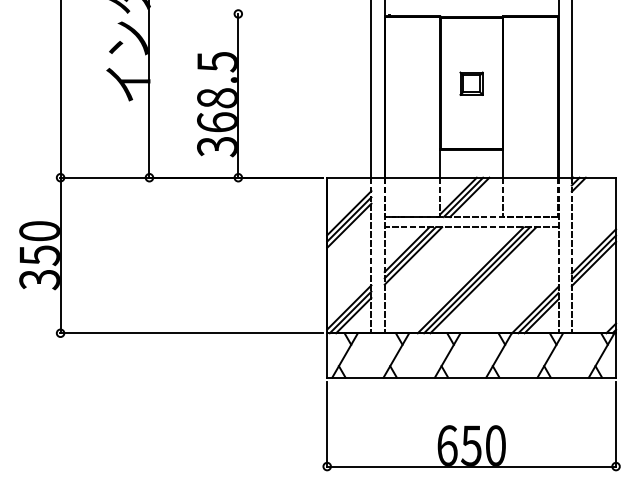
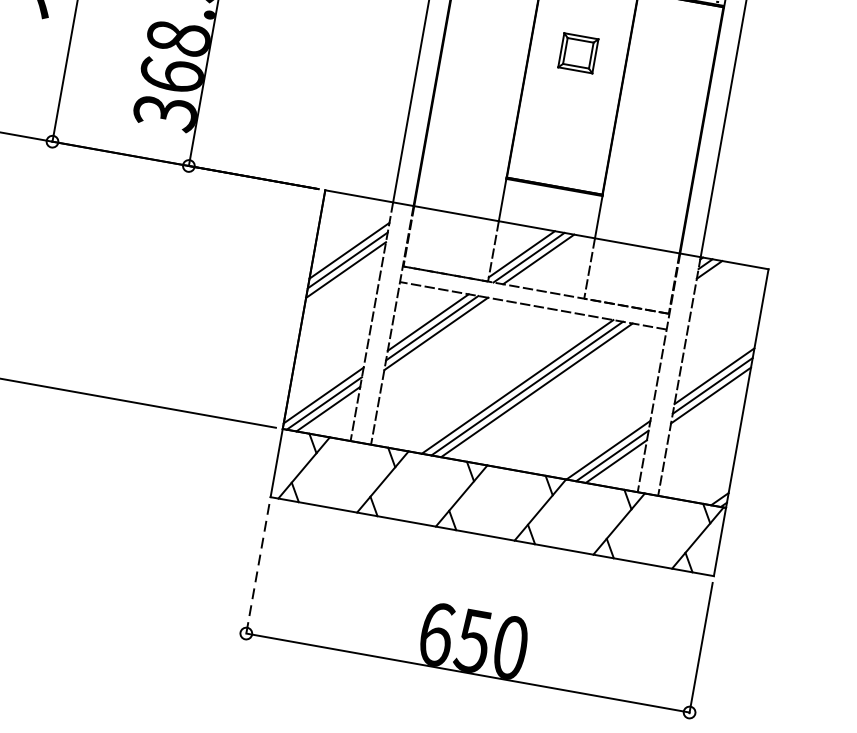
part: (471, 83) -> (578, 52), moved
line: (327, 425) -> (258, 570), solid -> dashed

